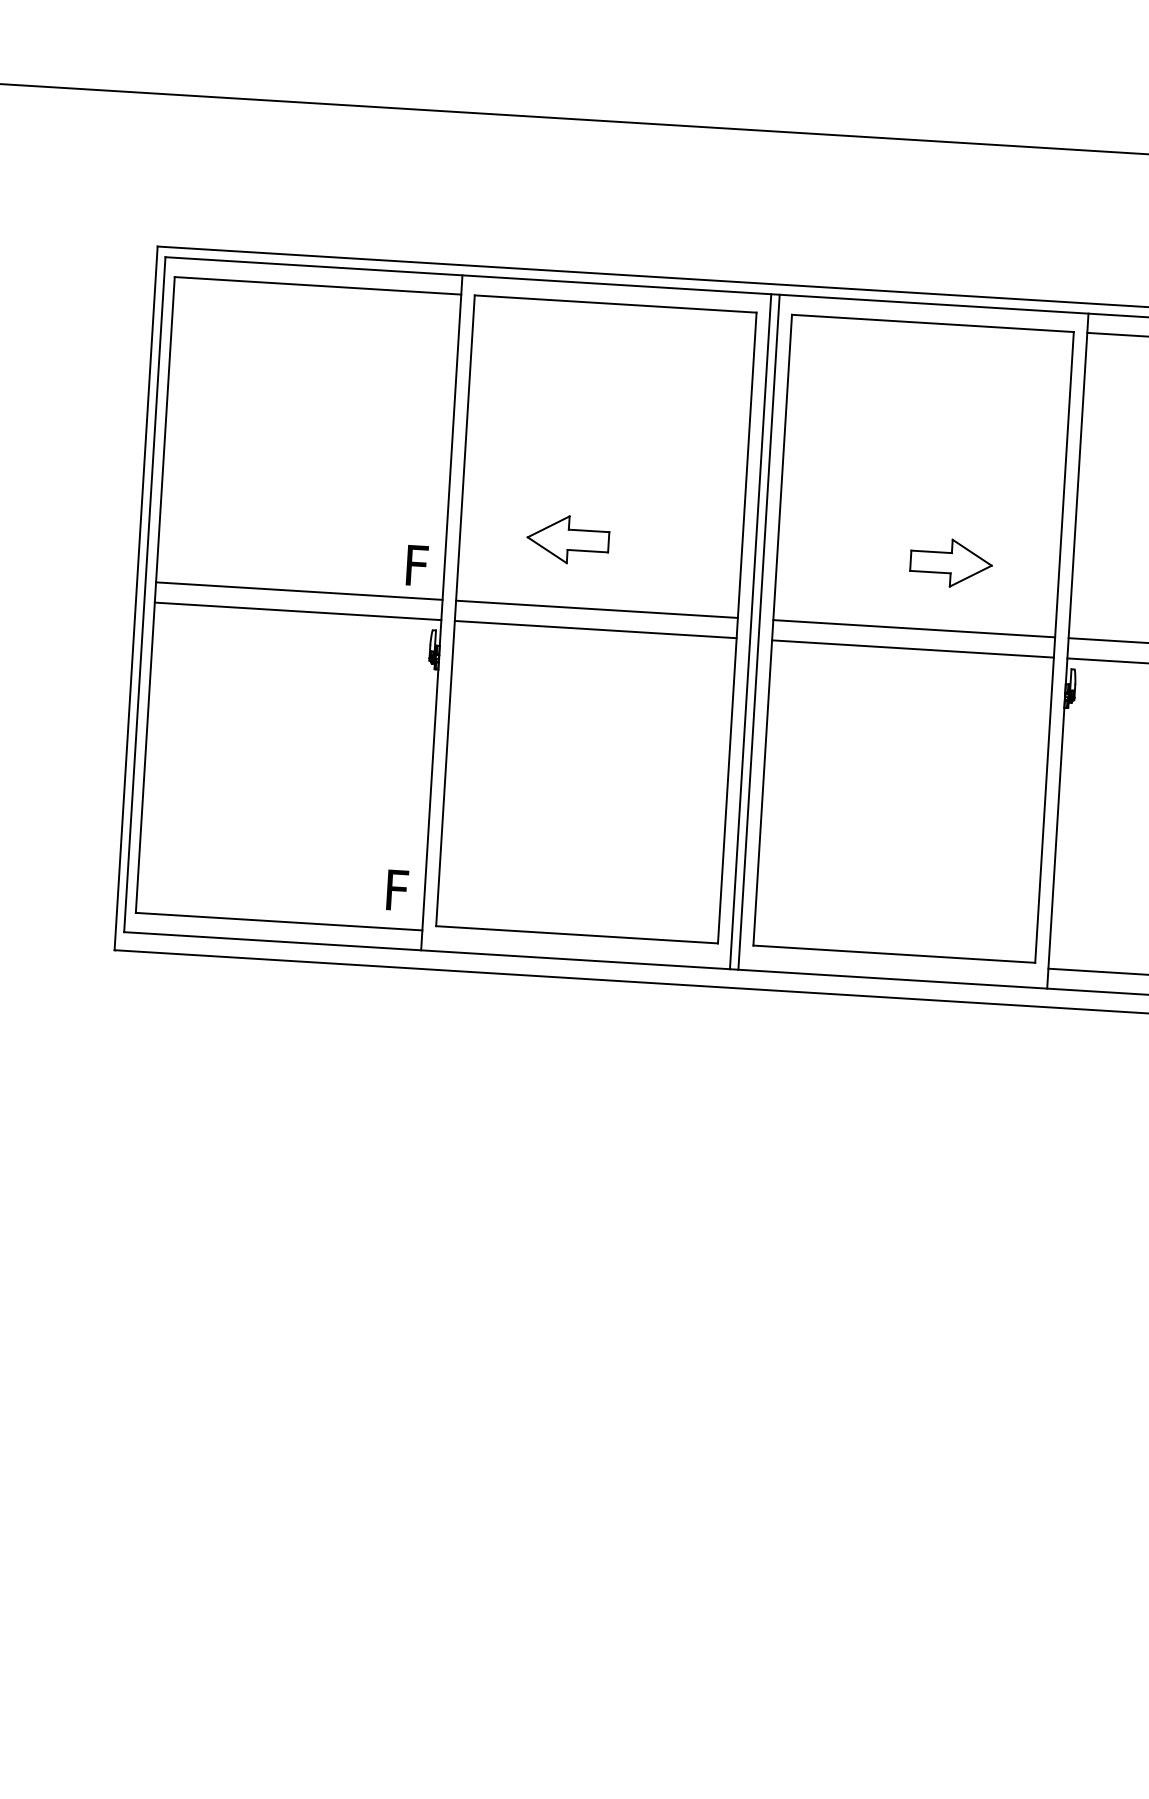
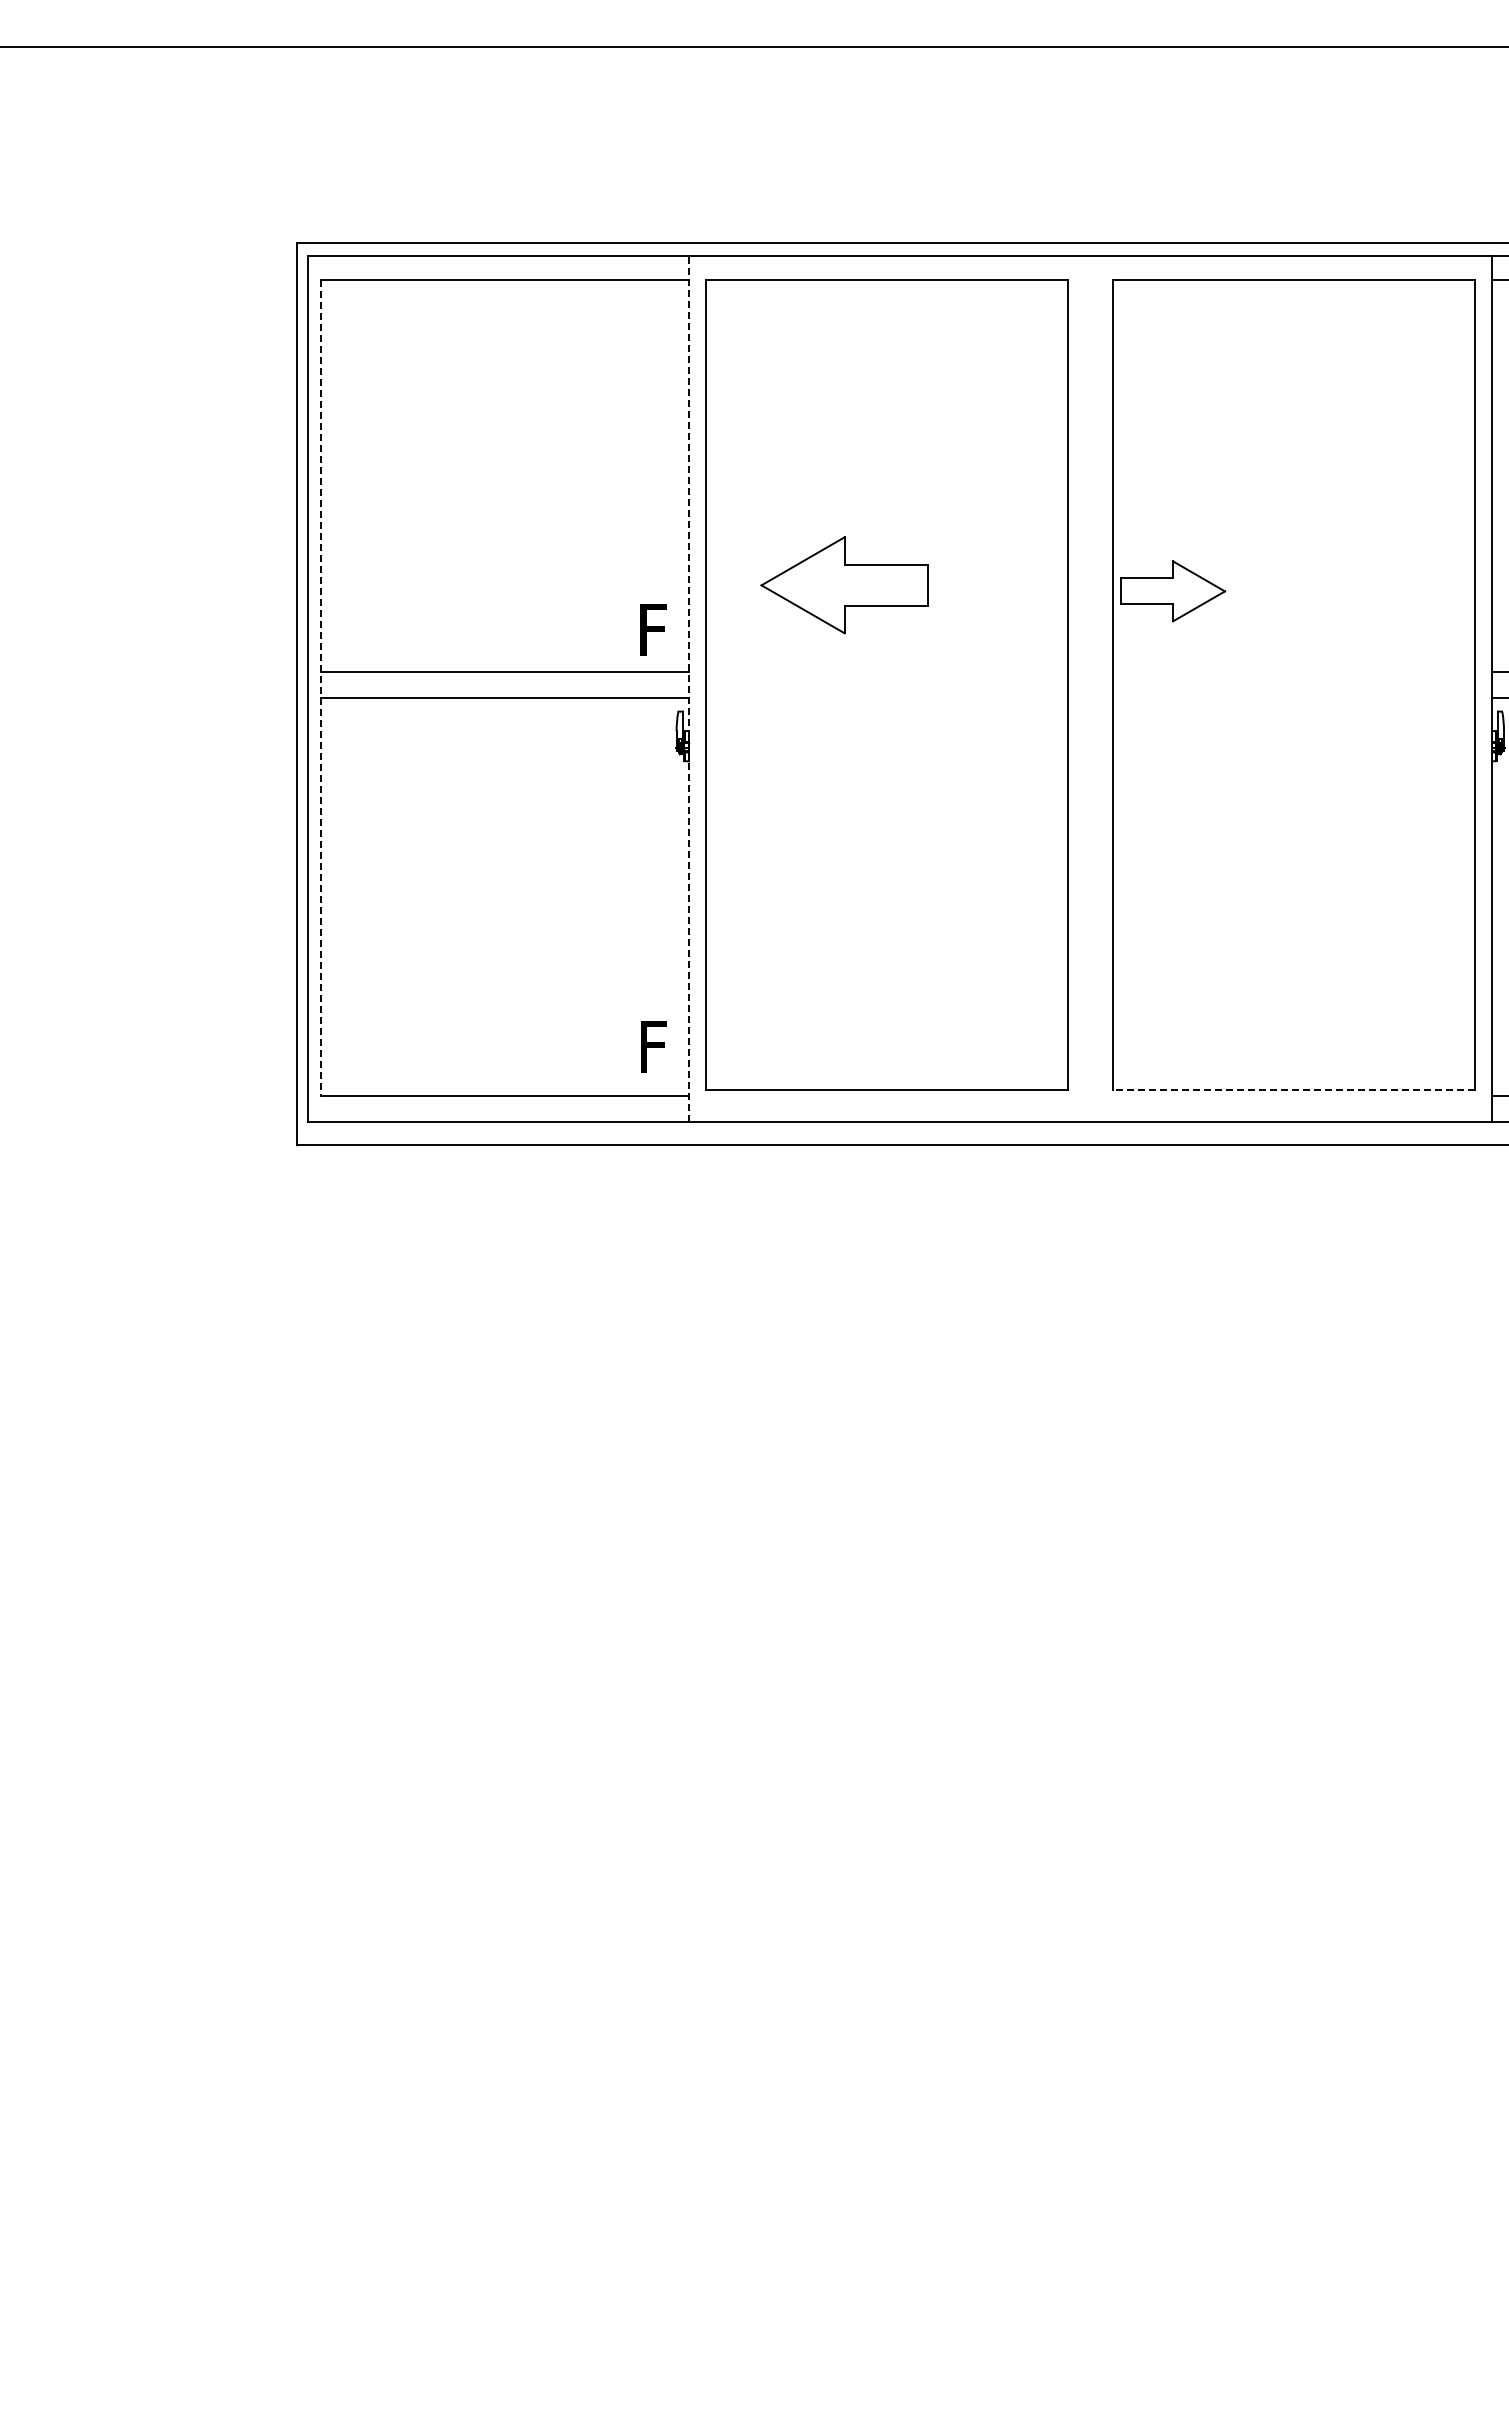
part: (568, 539) -> (844, 585), size x1.6
part: (951, 563) -> (1173, 591), moved
line: (155, 595) -> (321, 688), solid -> dashed
line: (596, 609) -> (886, 672), removed
line: (441, 612) -> (688, 688), solid -> dashed
line: (595, 629) -> (886, 697), removed
line: (913, 629) -> (1293, 672), removed
line: (750, 631) -> (1084, 688), removed
line: (758, 632) -> (1095, 688), removed
line: (912, 648) -> (1293, 697), removed
line: (894, 954) -> (1293, 1089), solid -> dashed

